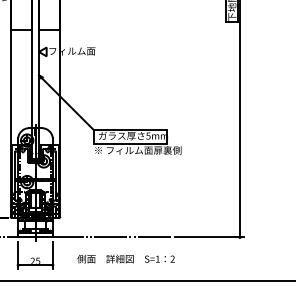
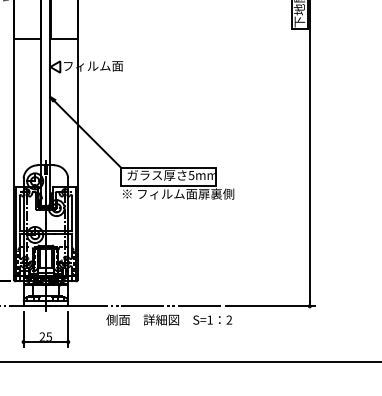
text: (125, 258) -> (168, 319), moved

